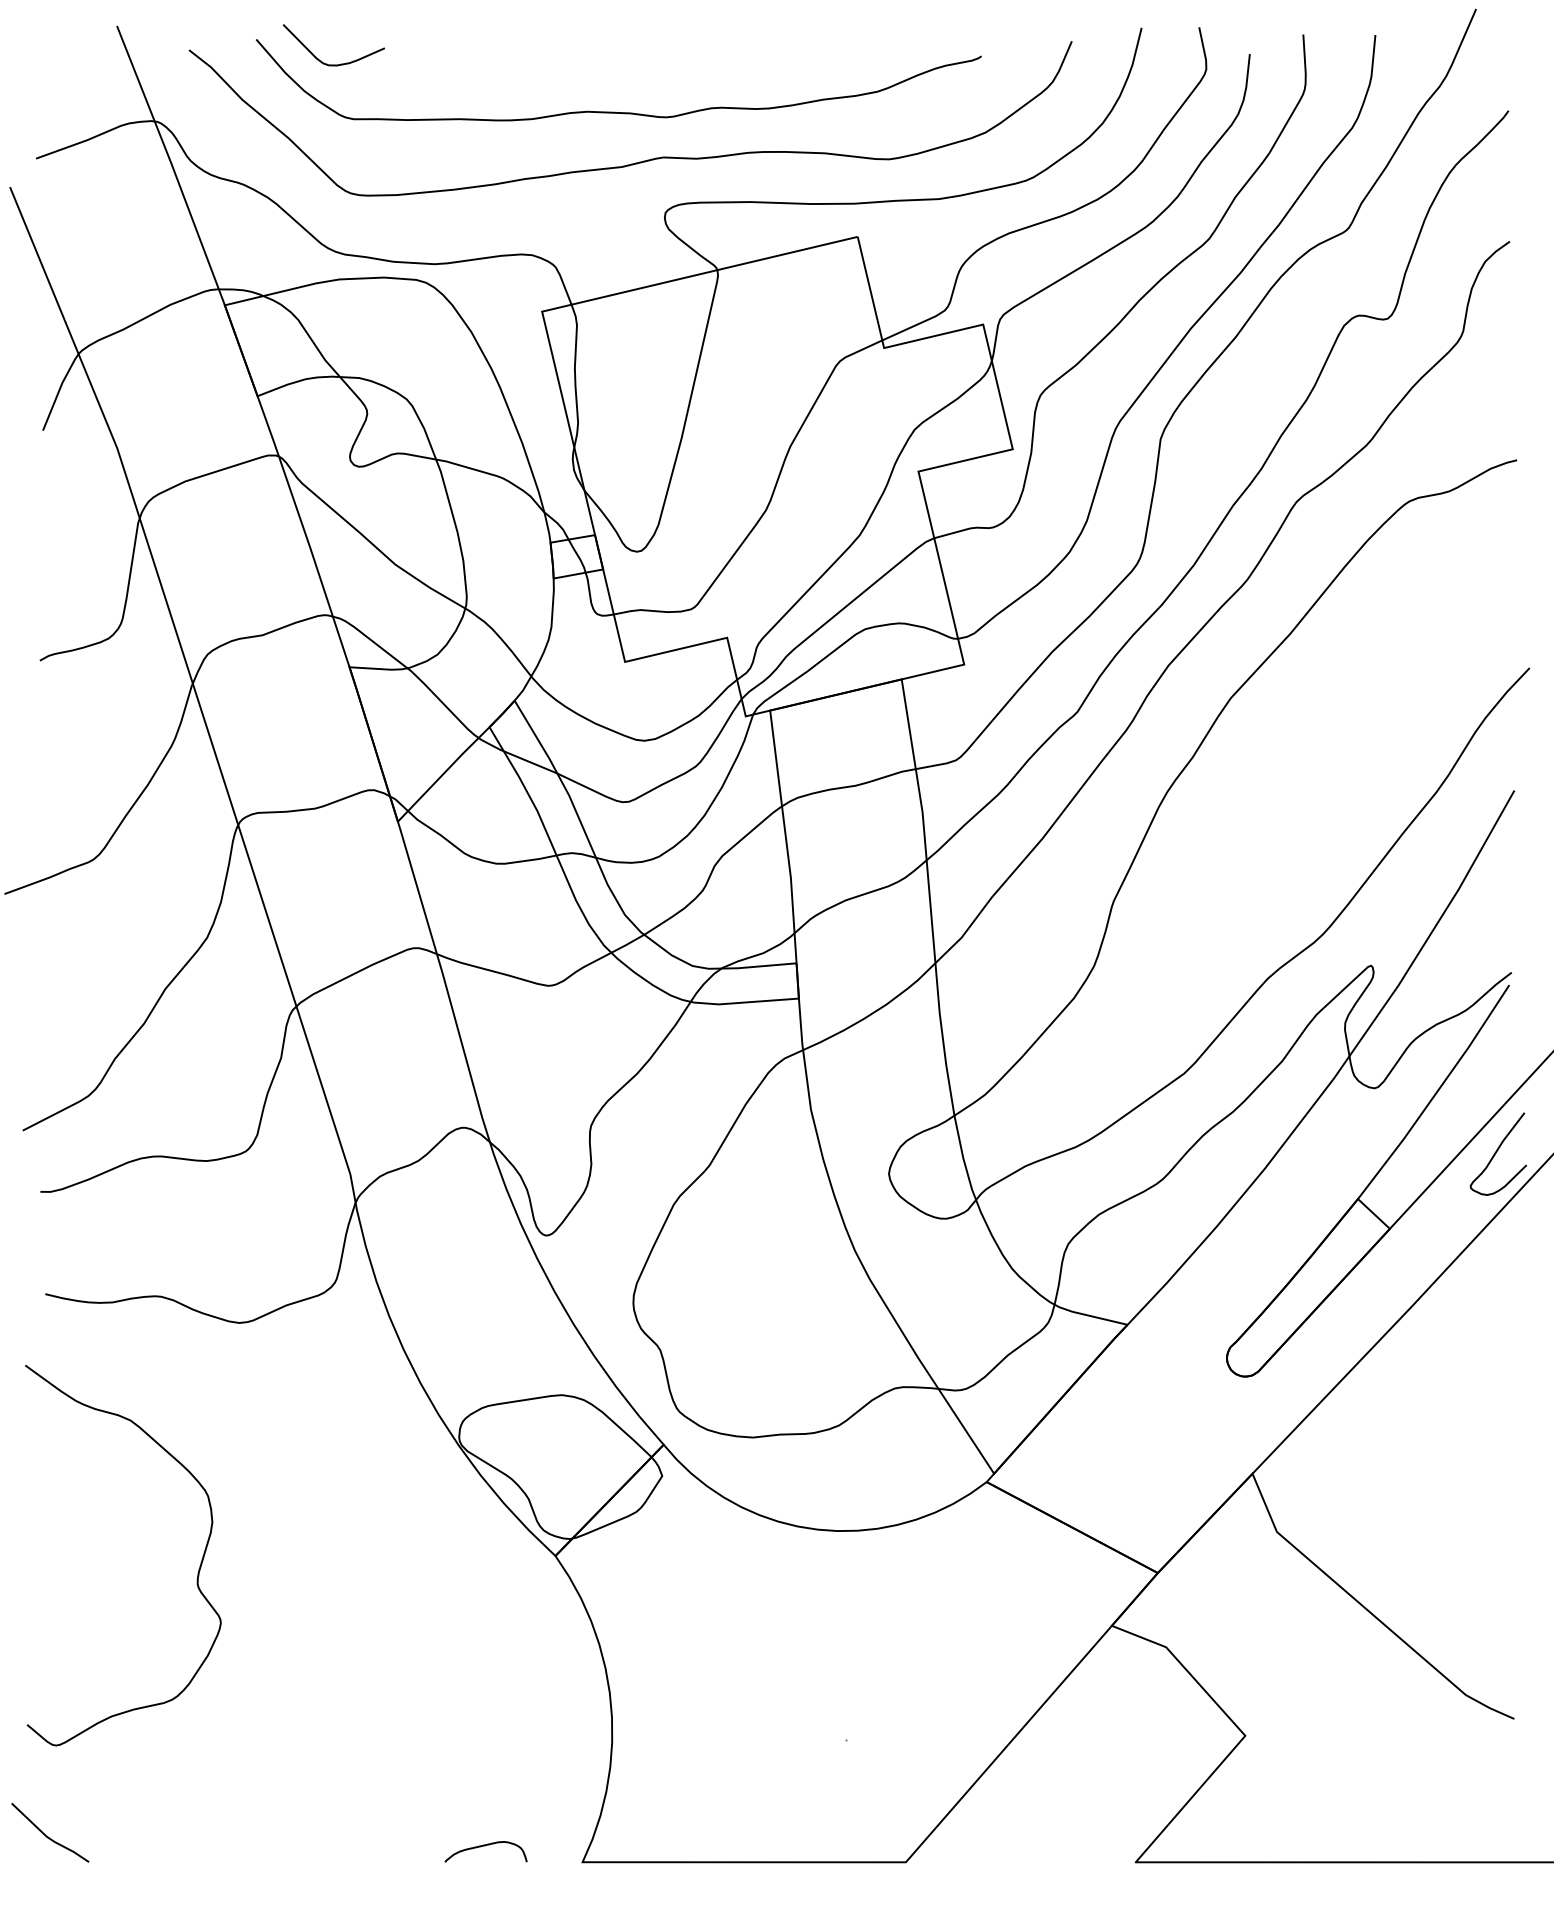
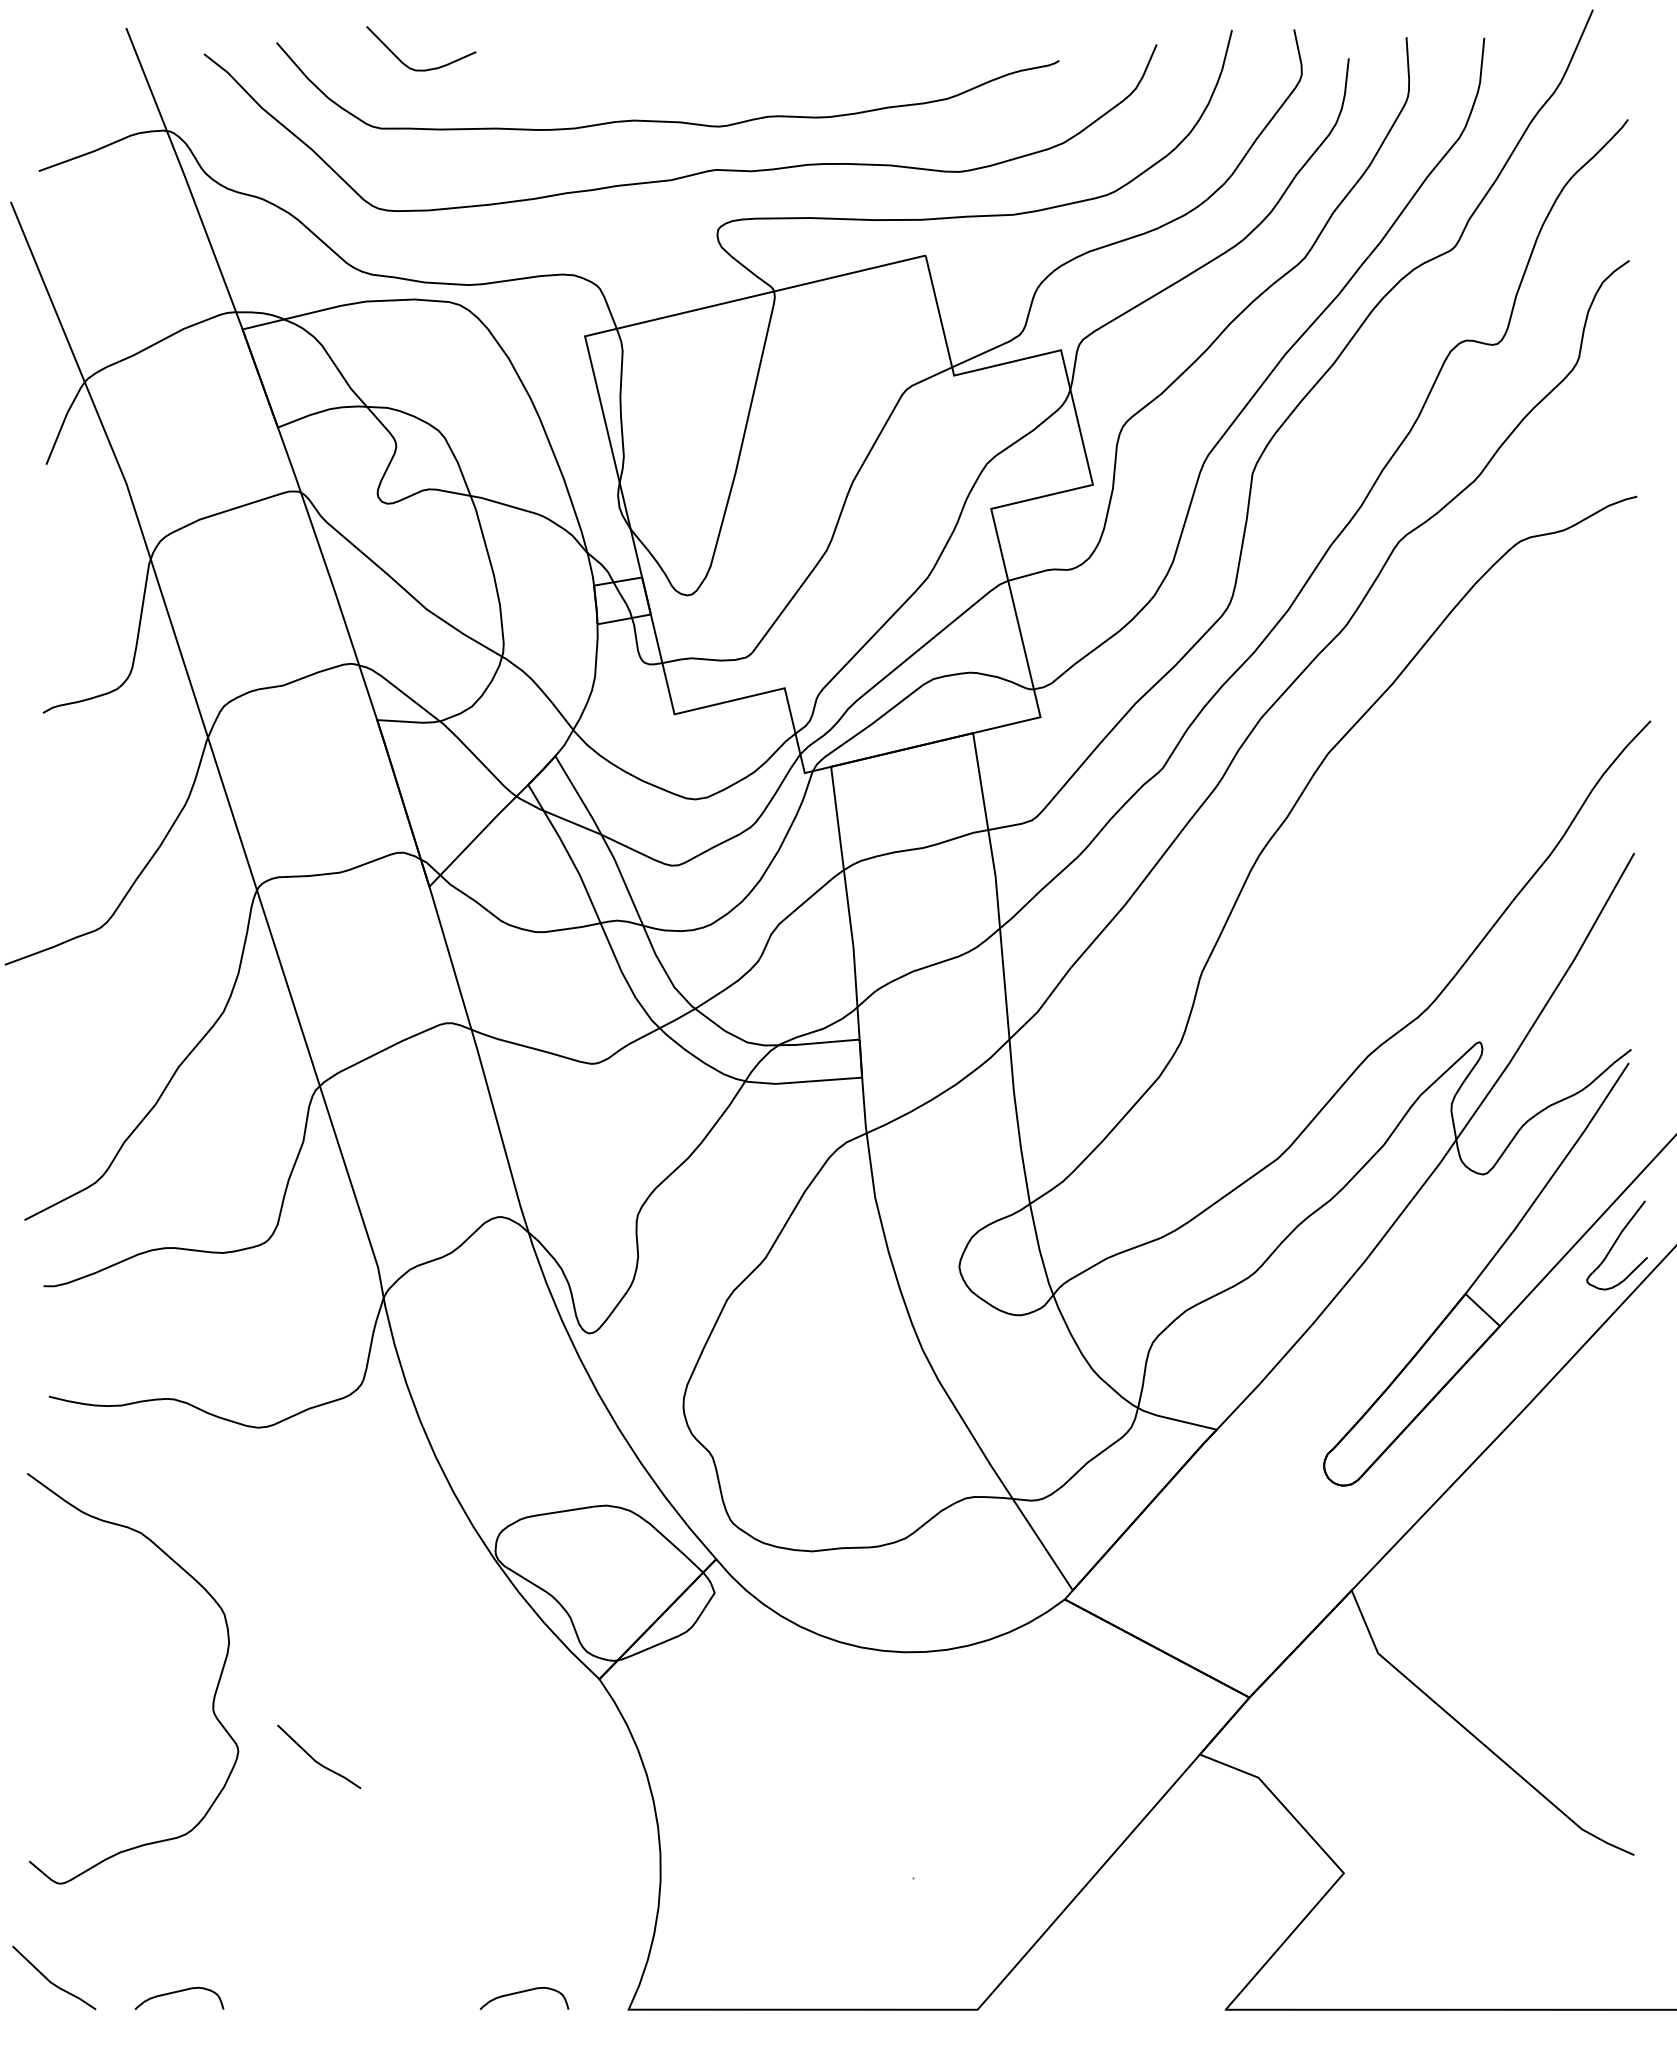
curve: (334, 64) -> (421, 69), moved
line: (292, 1630) -> (315, 1759), added
curve: (166, 1846) -> (179, 1992), added

